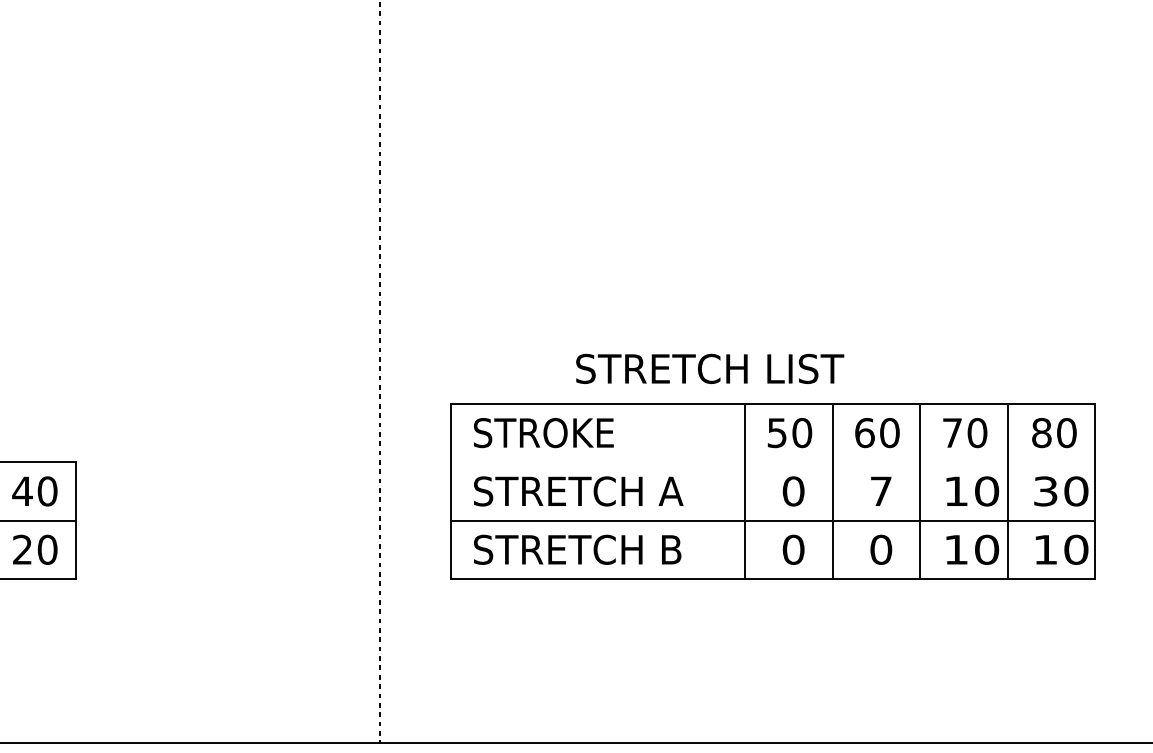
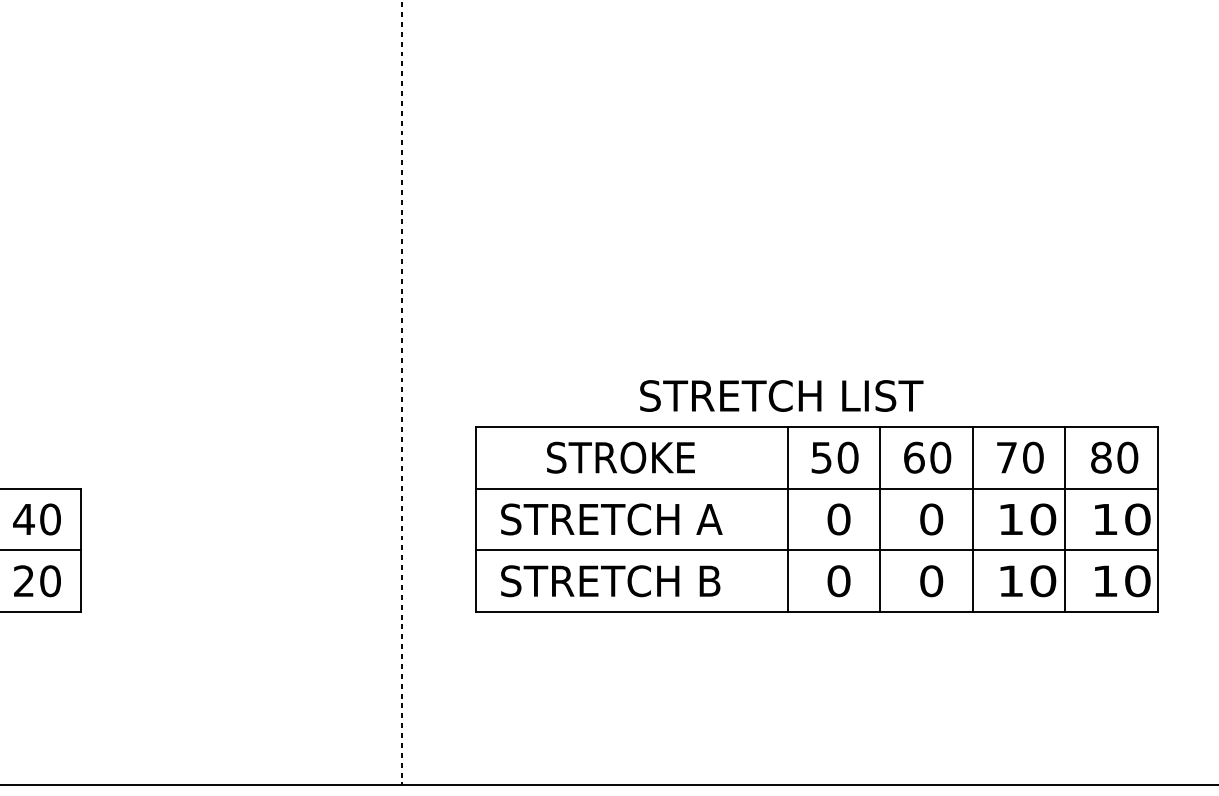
text: (709, 368) -> (781, 395), moved
text: (543, 432) -> (620, 457), moved
line: (772, 462) -> (816, 488), added
text: (881, 491) -> (931, 519), 7 -> 0
text: (1045, 491) -> (1105, 519), 30 -> 10

